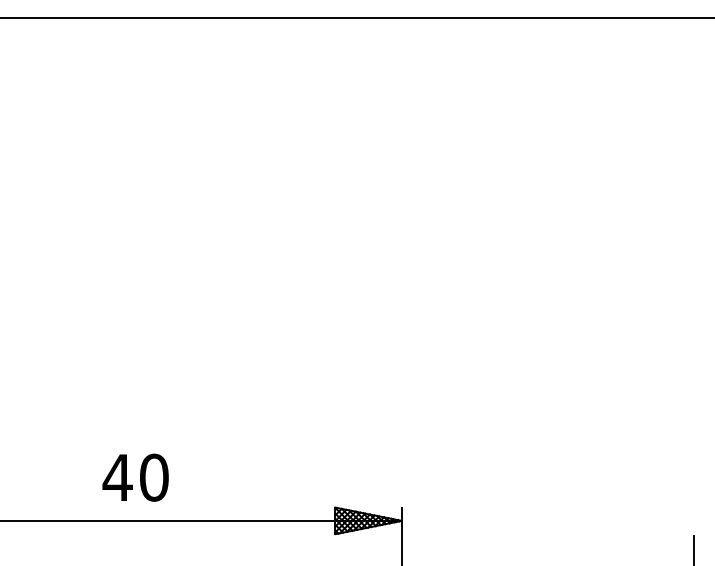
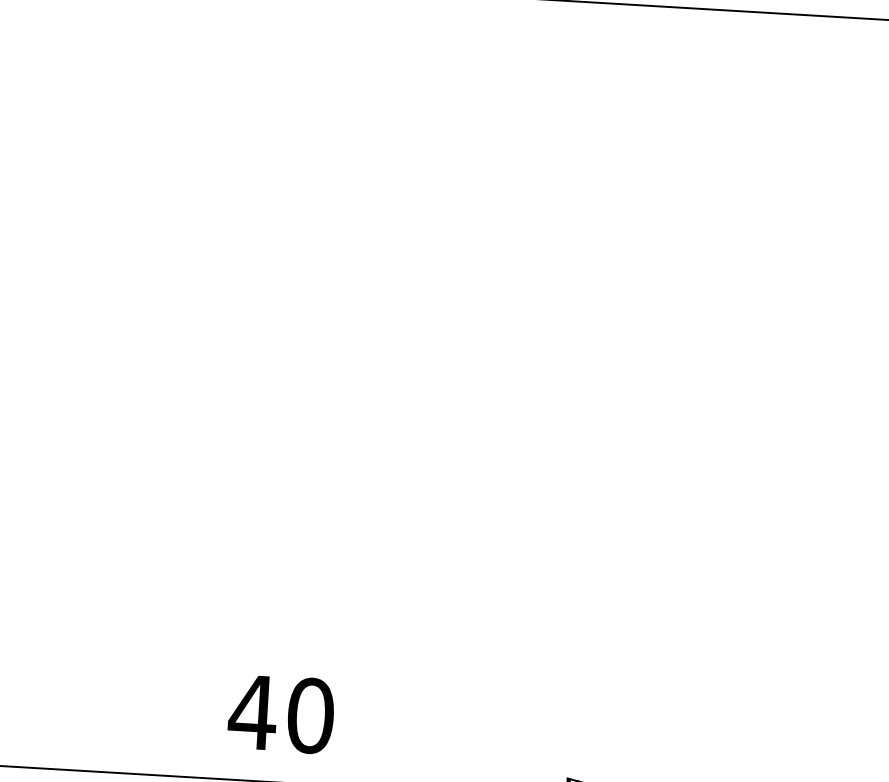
text: (135, 477) -> (281, 713), moved

